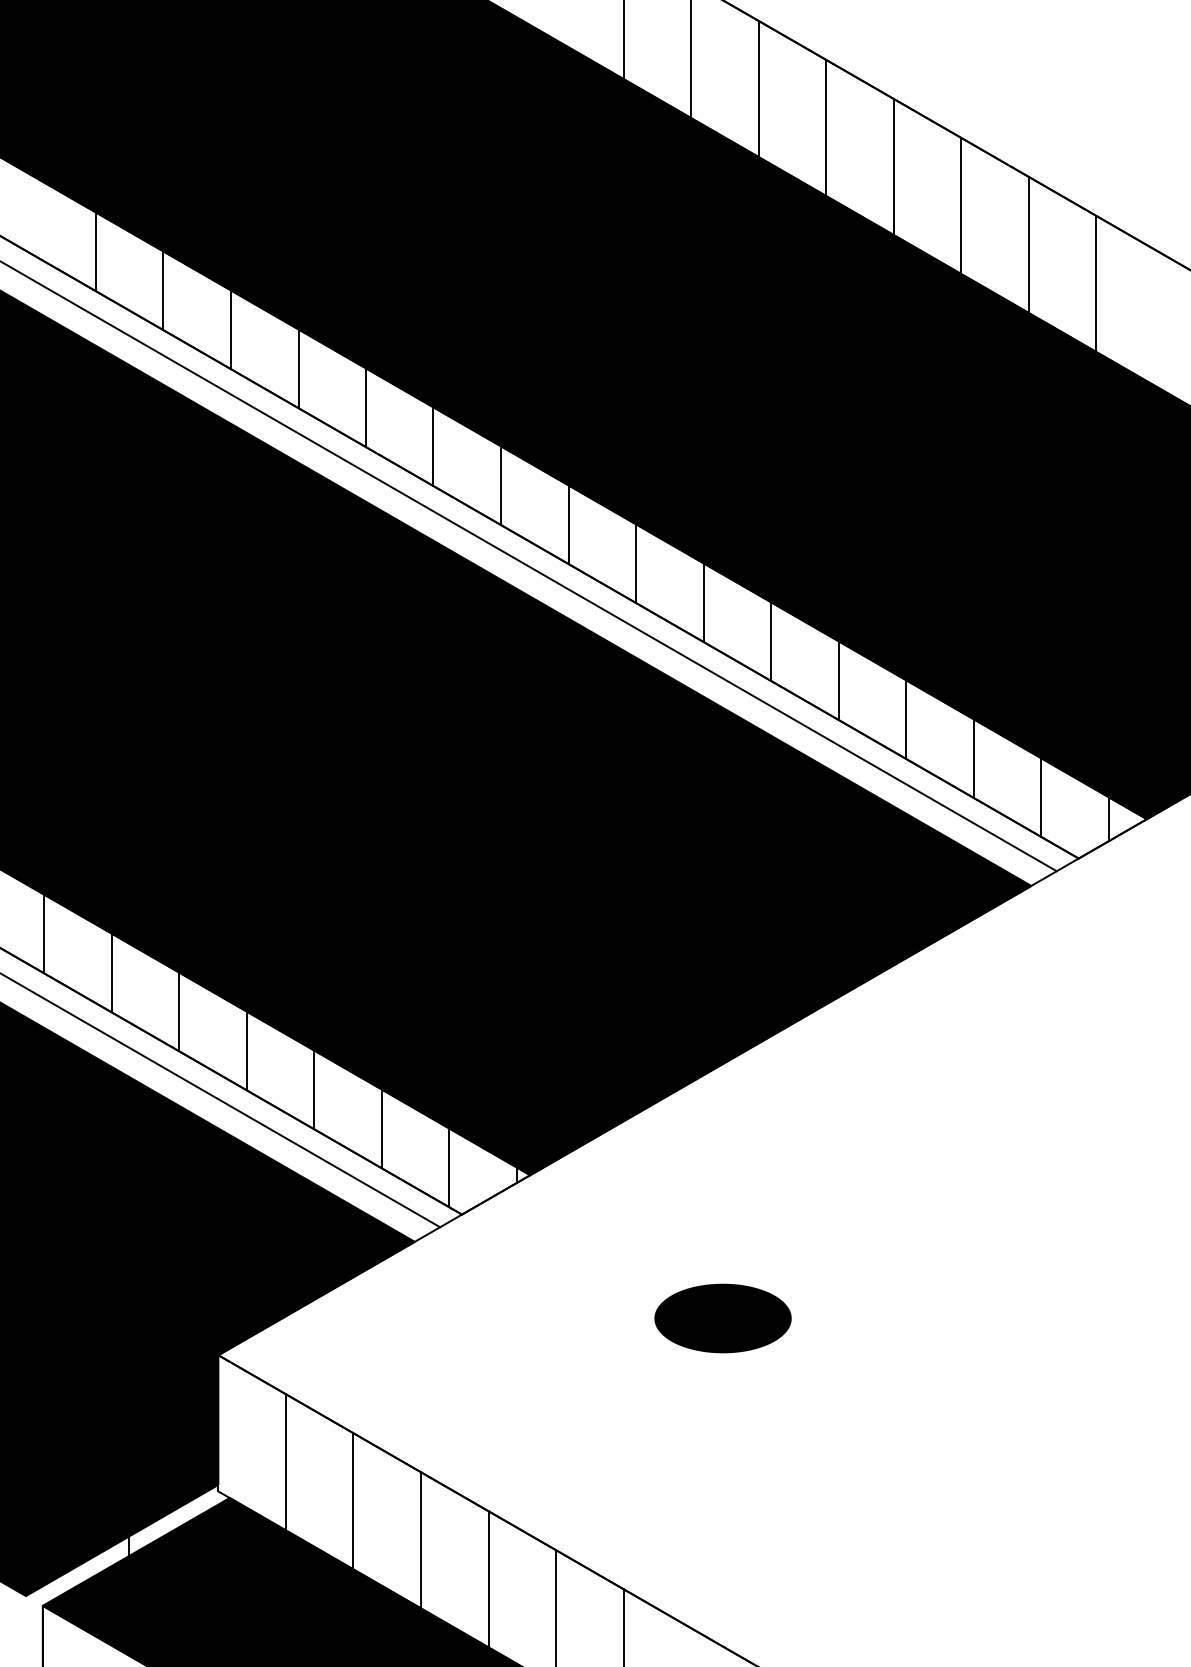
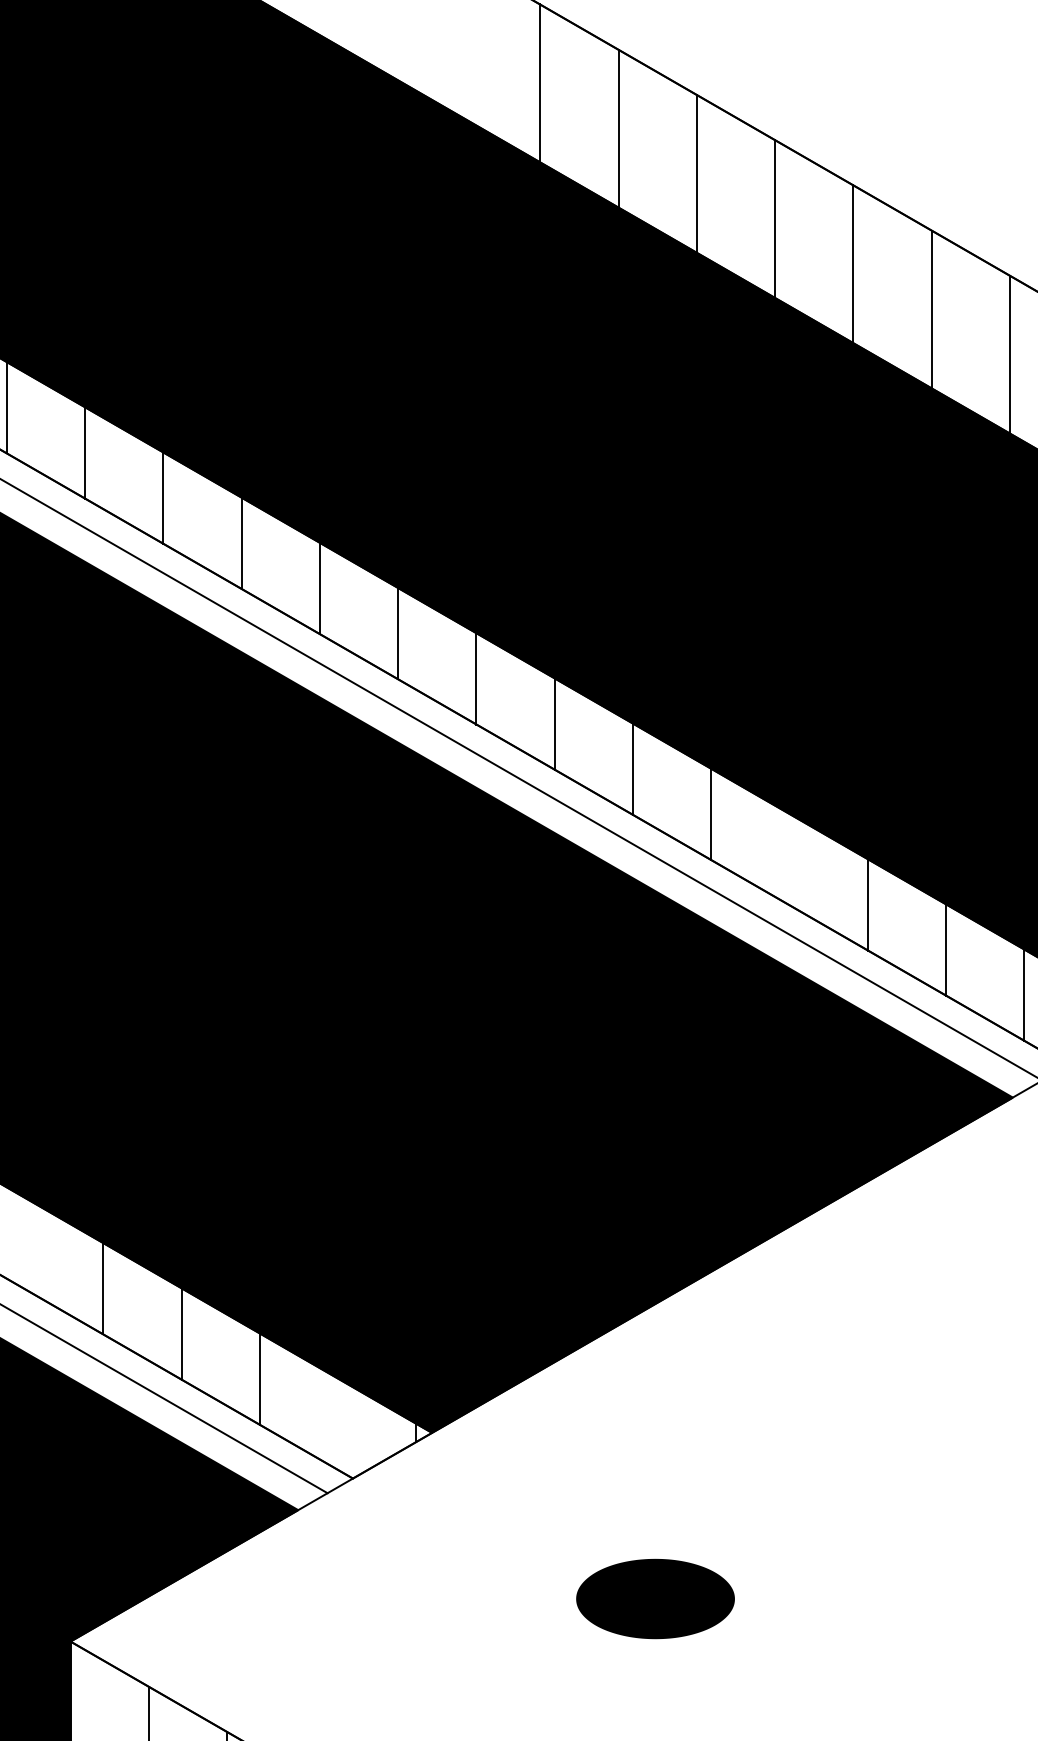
line: (838, 680) -> (789, 859), removed
line: (179, 1011) -> (25, 1243), removed
line: (449, 1167) -> (338, 1423), removed

